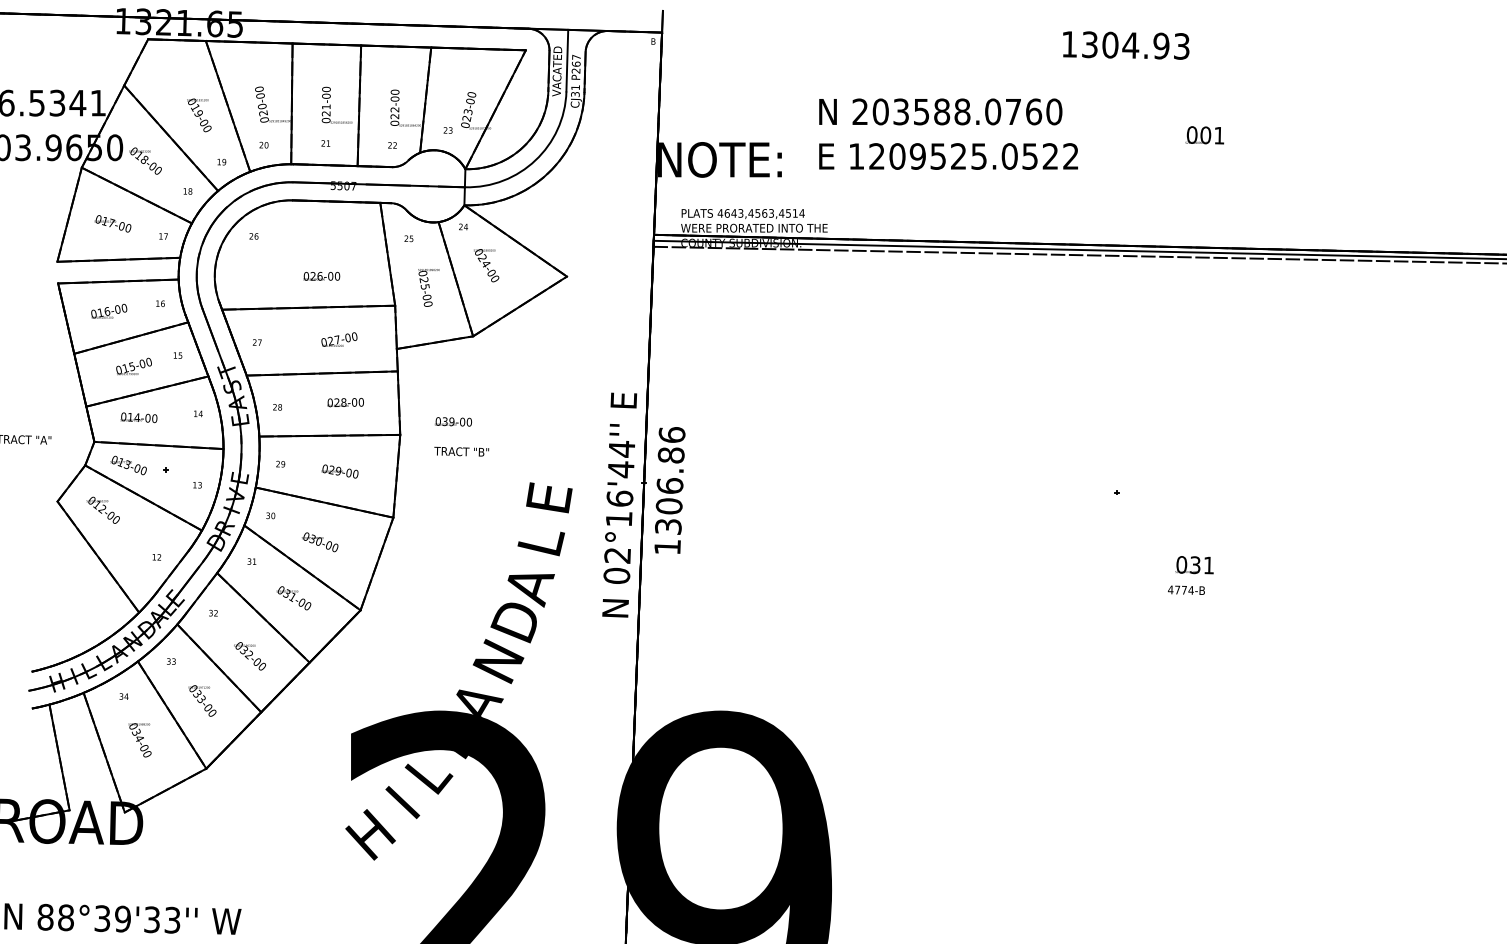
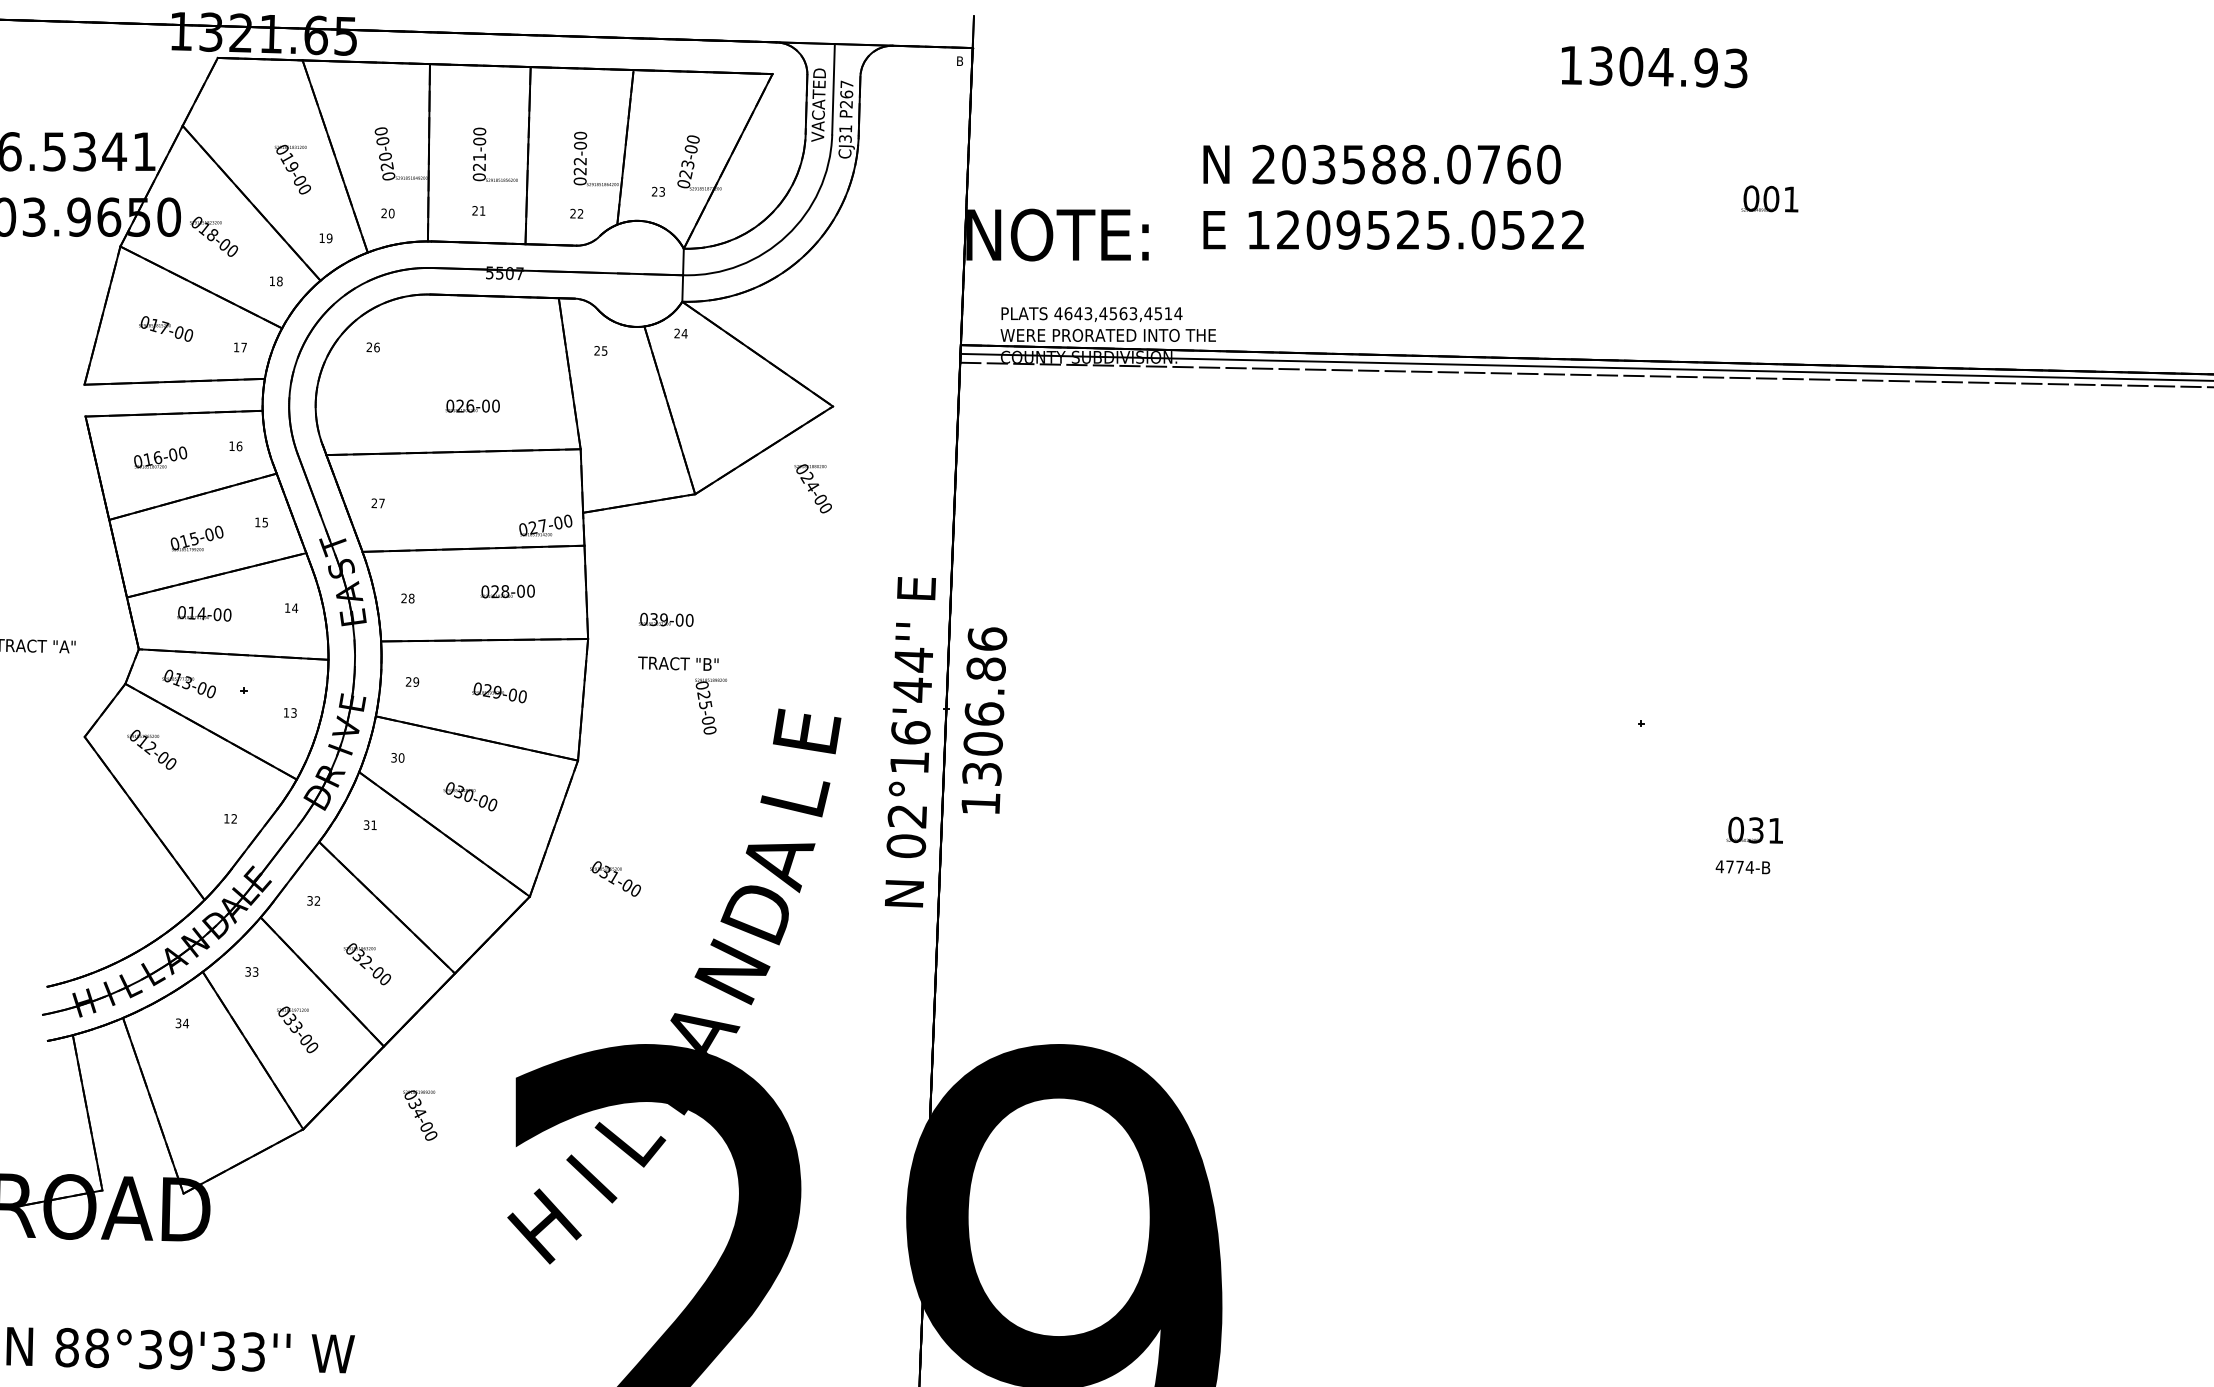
text: (486, 265) -> (813, 488), moved
text: (428, 287) -> (710, 705), moved
text: (339, 339) -> (545, 525), moved
text: (293, 598) -> (614, 879), moved
text: (139, 740) -> (419, 1115), moved

